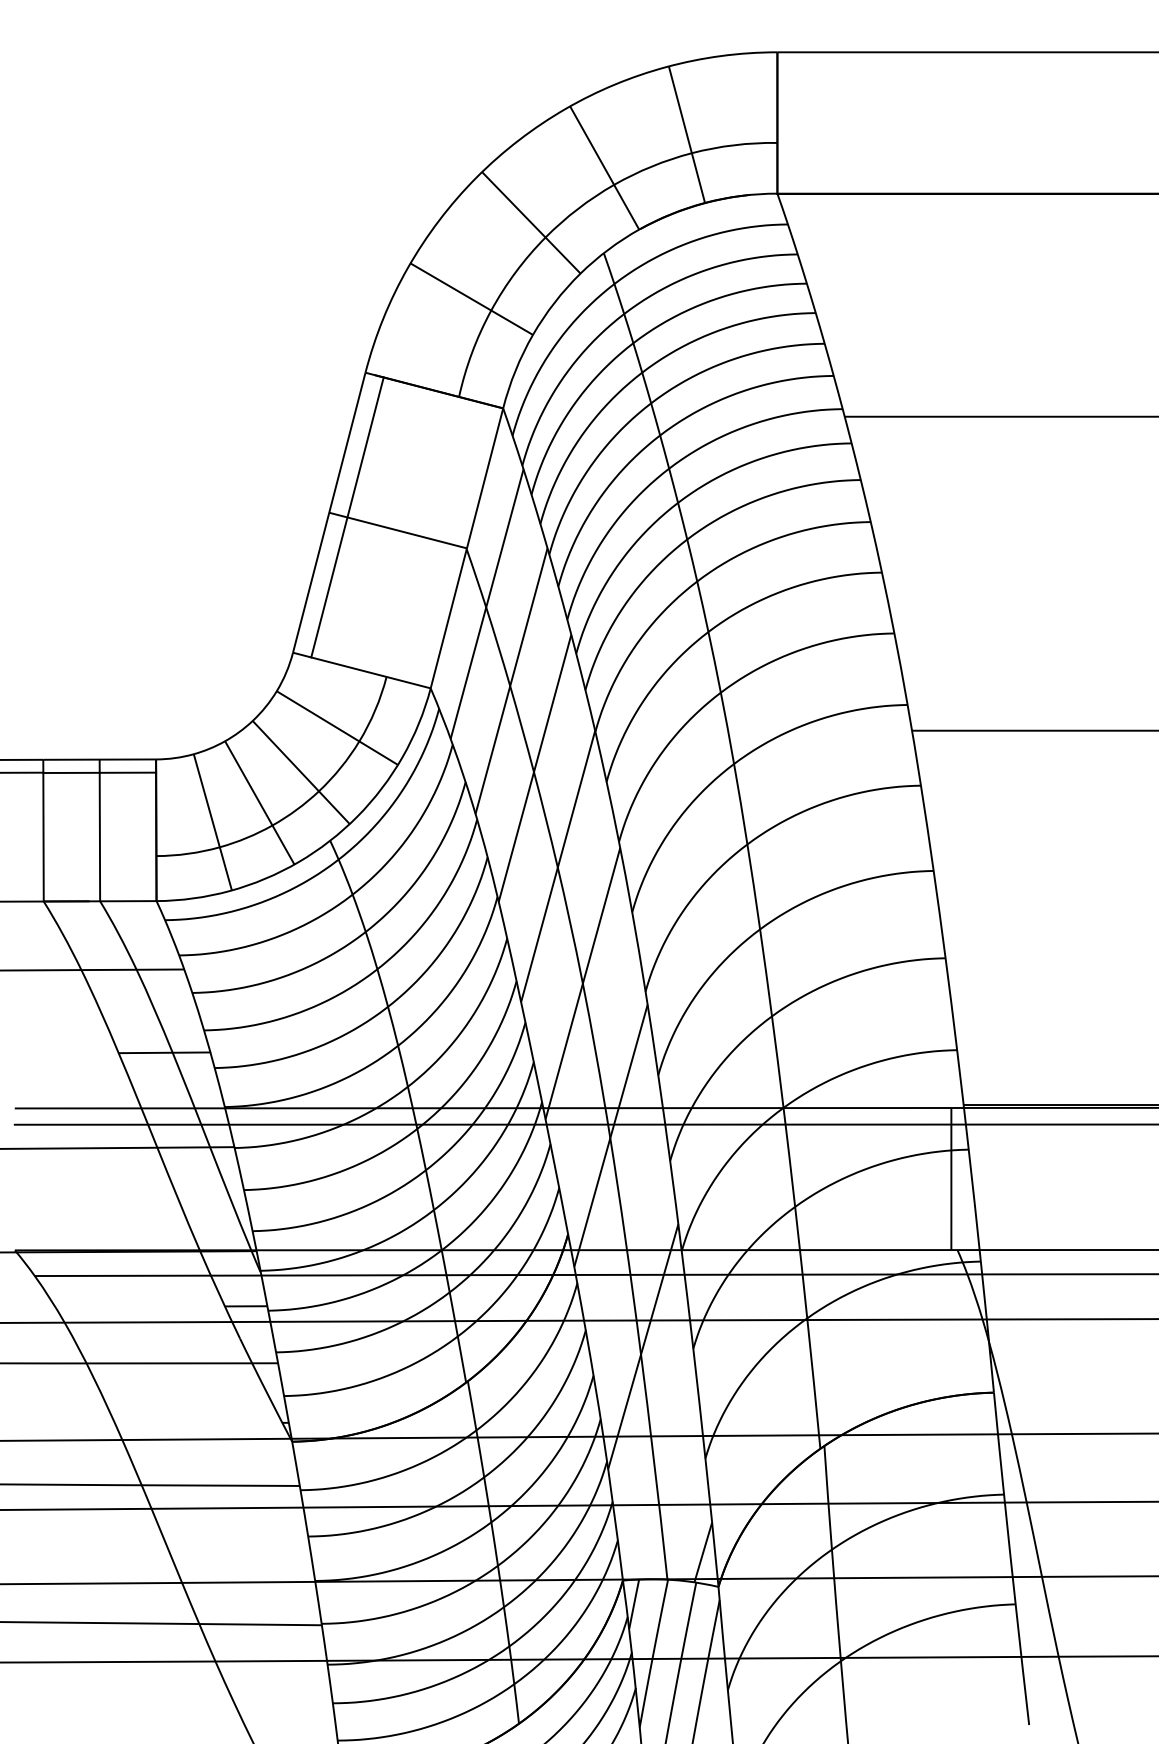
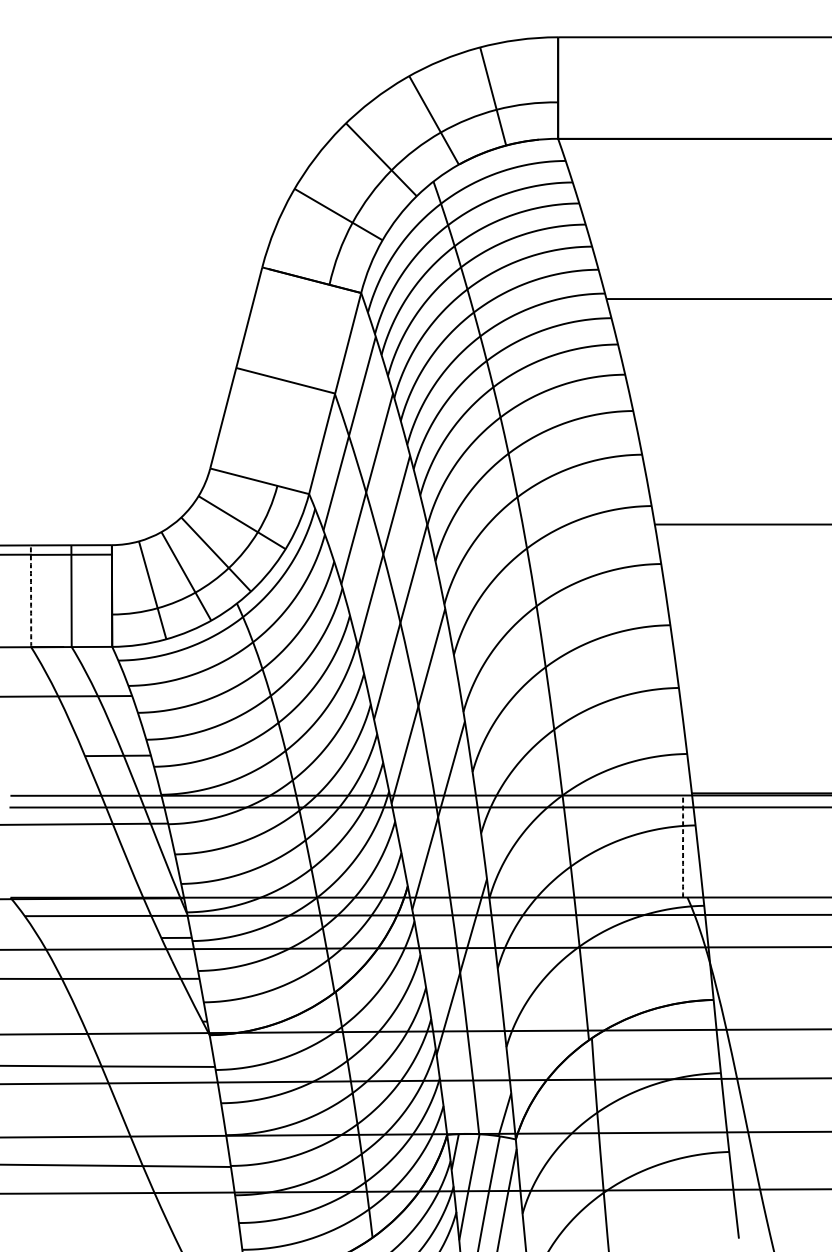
line: (347, 517) -> (249, 371), removed
arc: (43, 834) -> (31, 599), solid -> dashed
arc: (951, 1184) -> (683, 850), solid -> dashed

